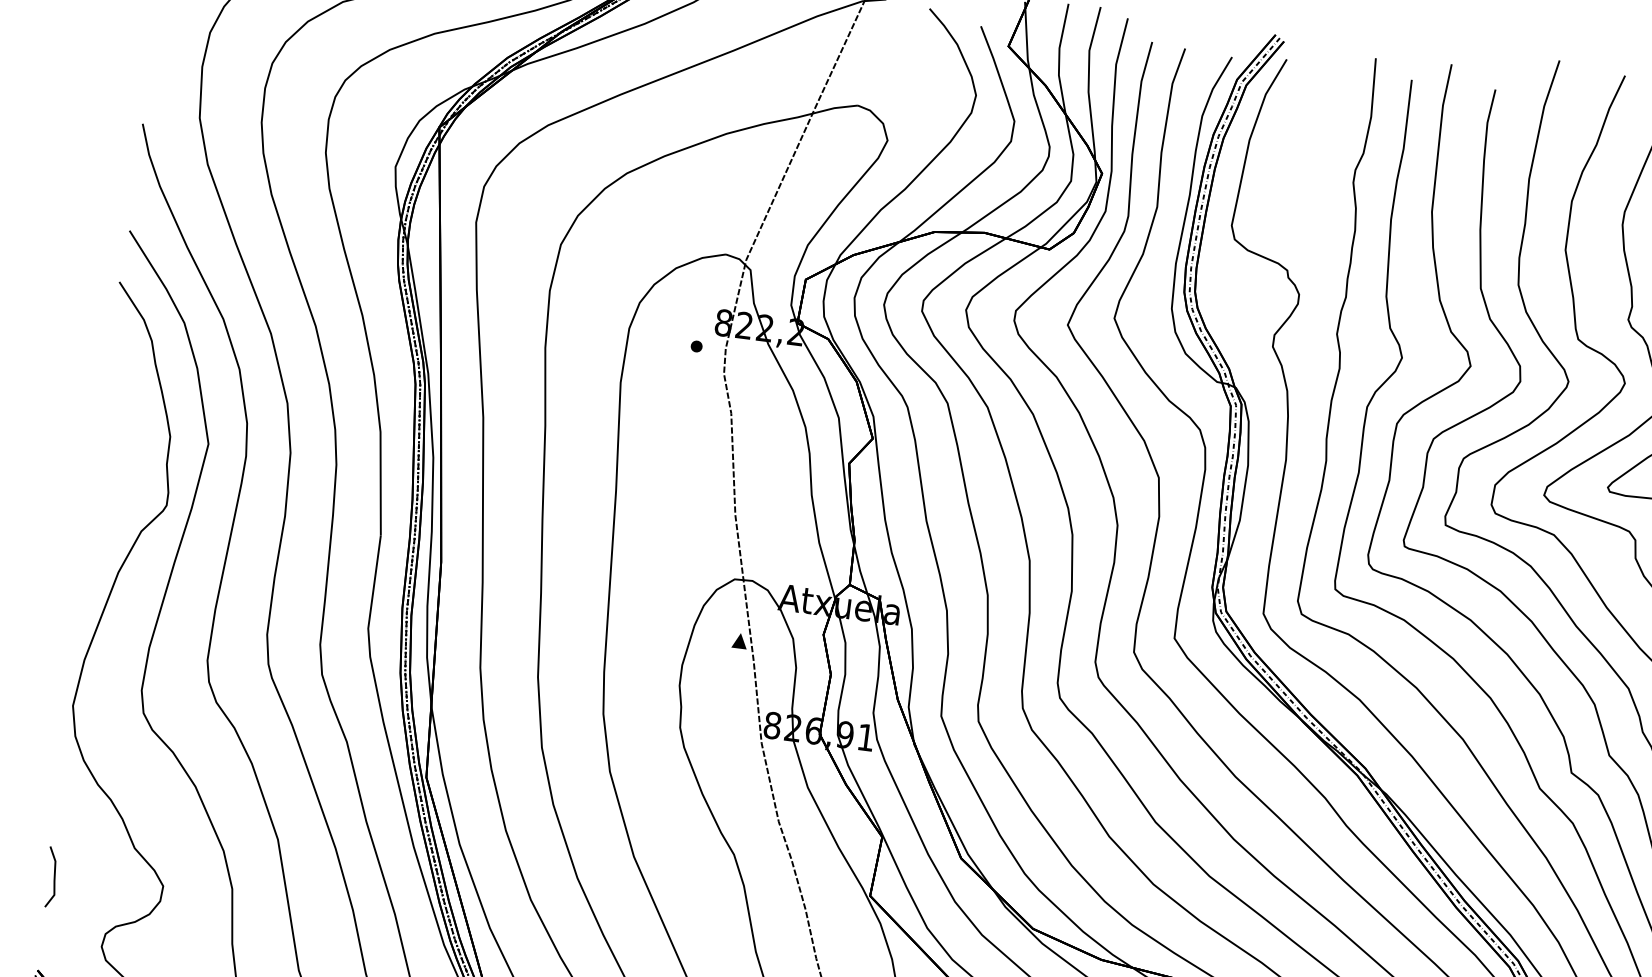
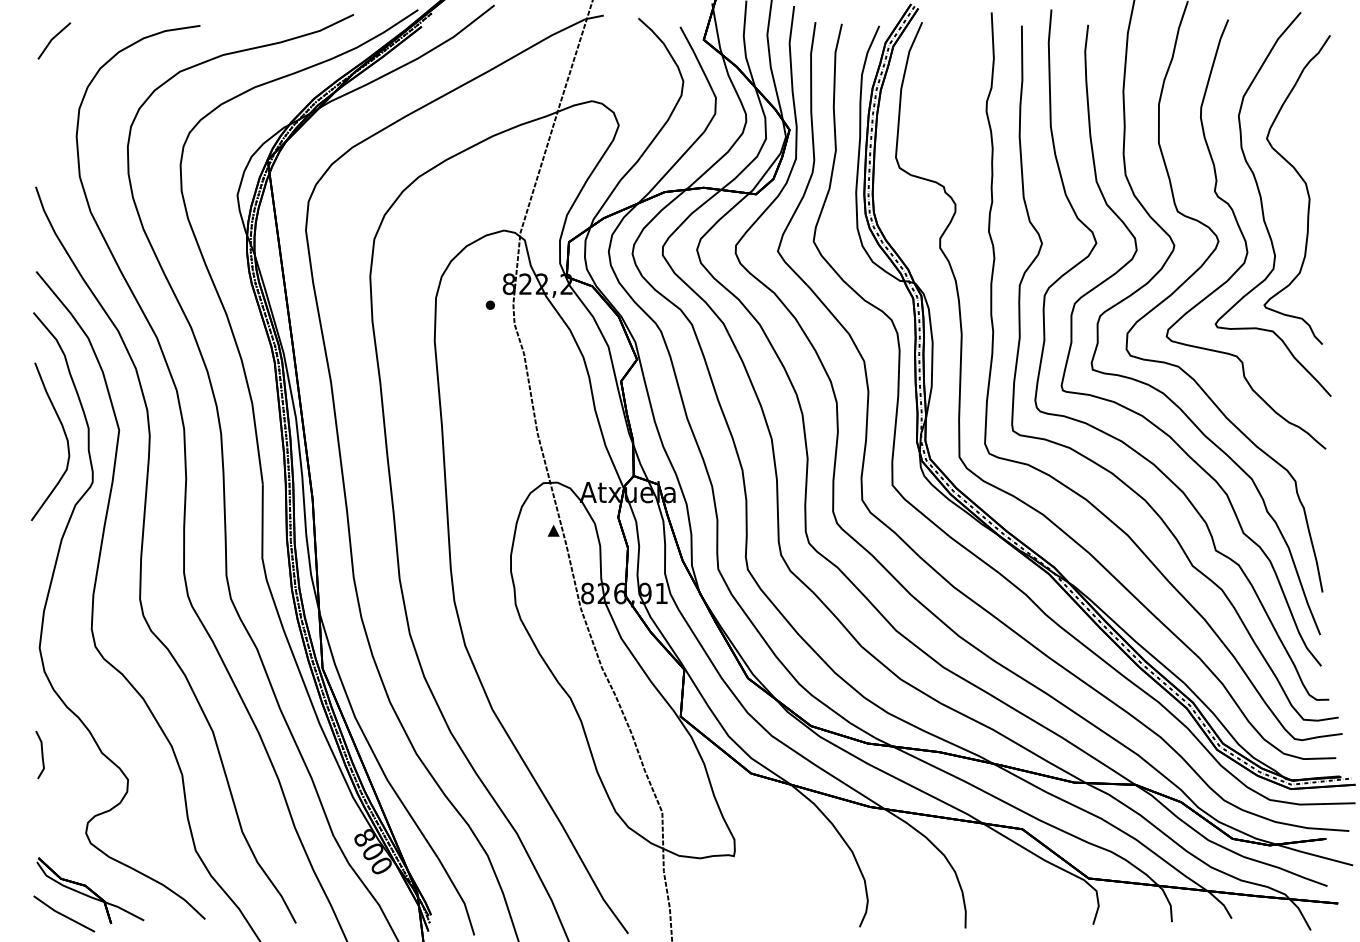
curve: (138, 441) -> (64, 435), added
line: (53, 876) -> (41, 754), moved

